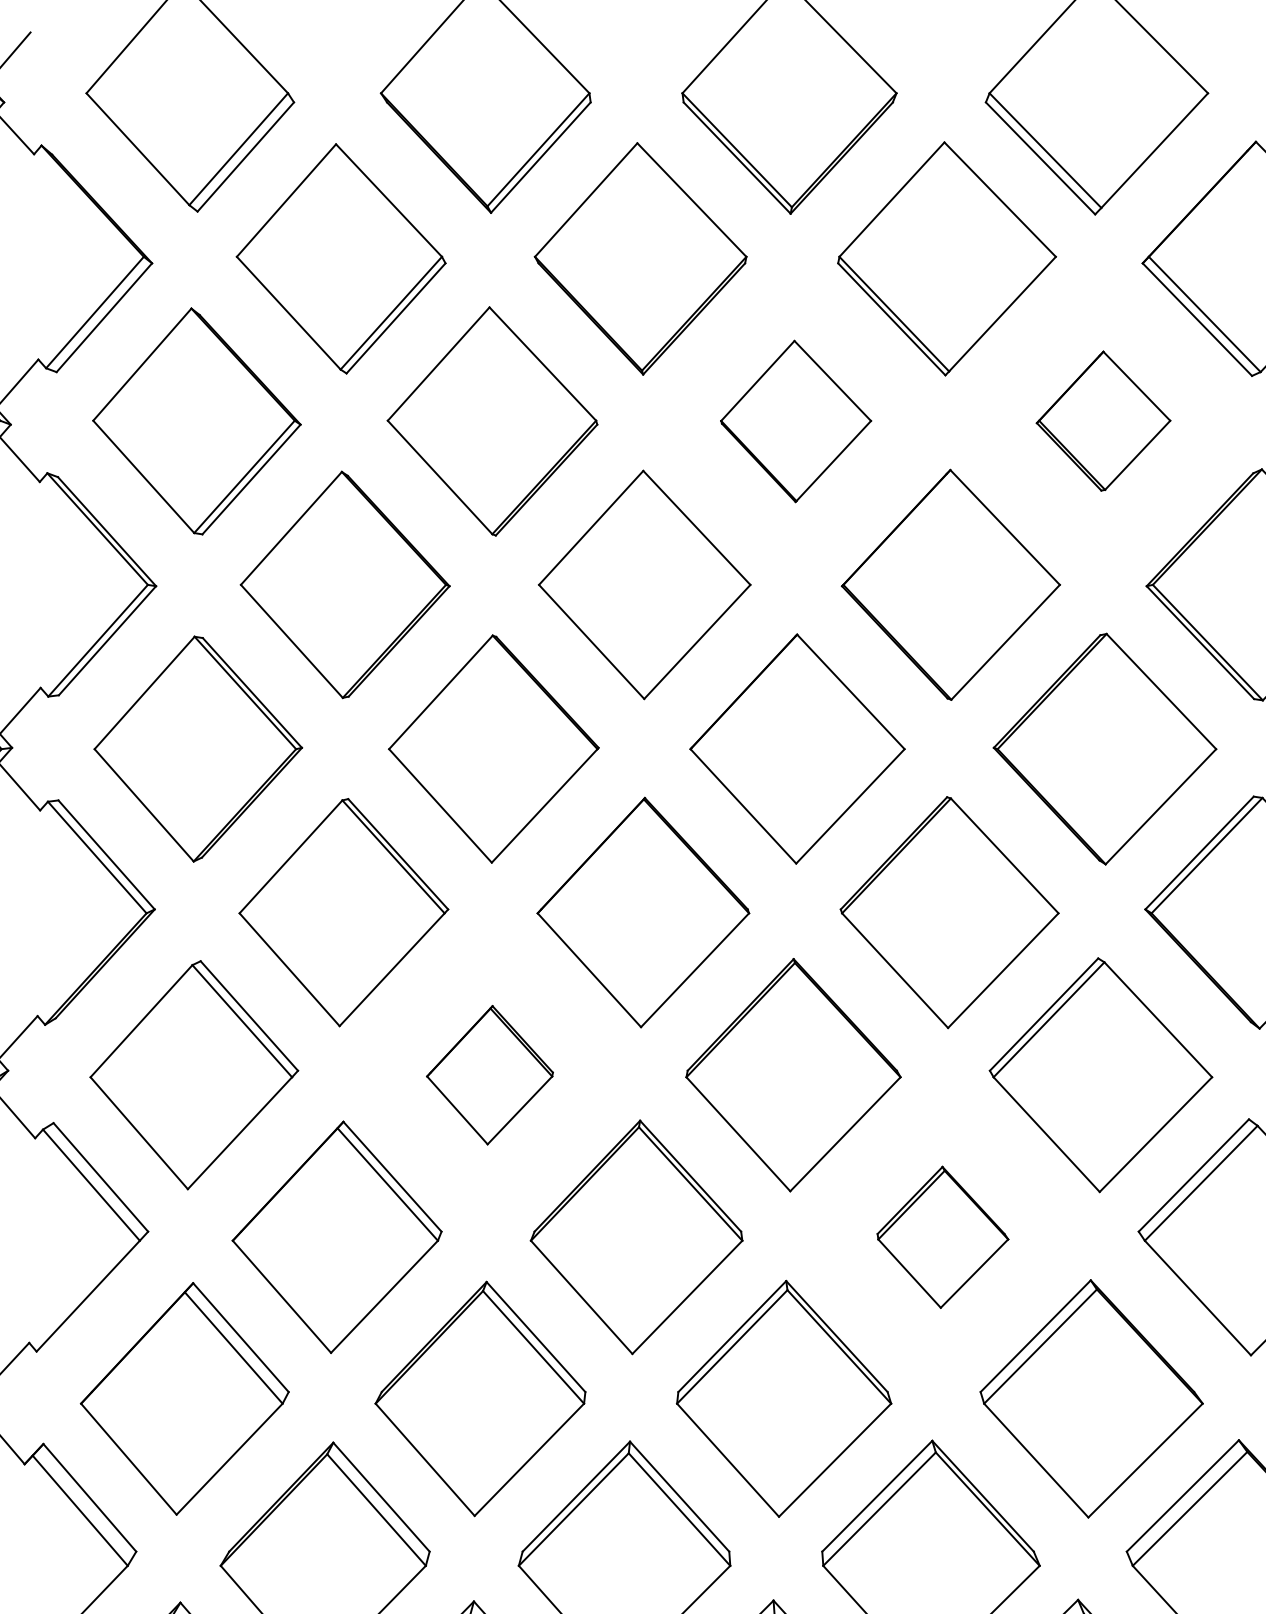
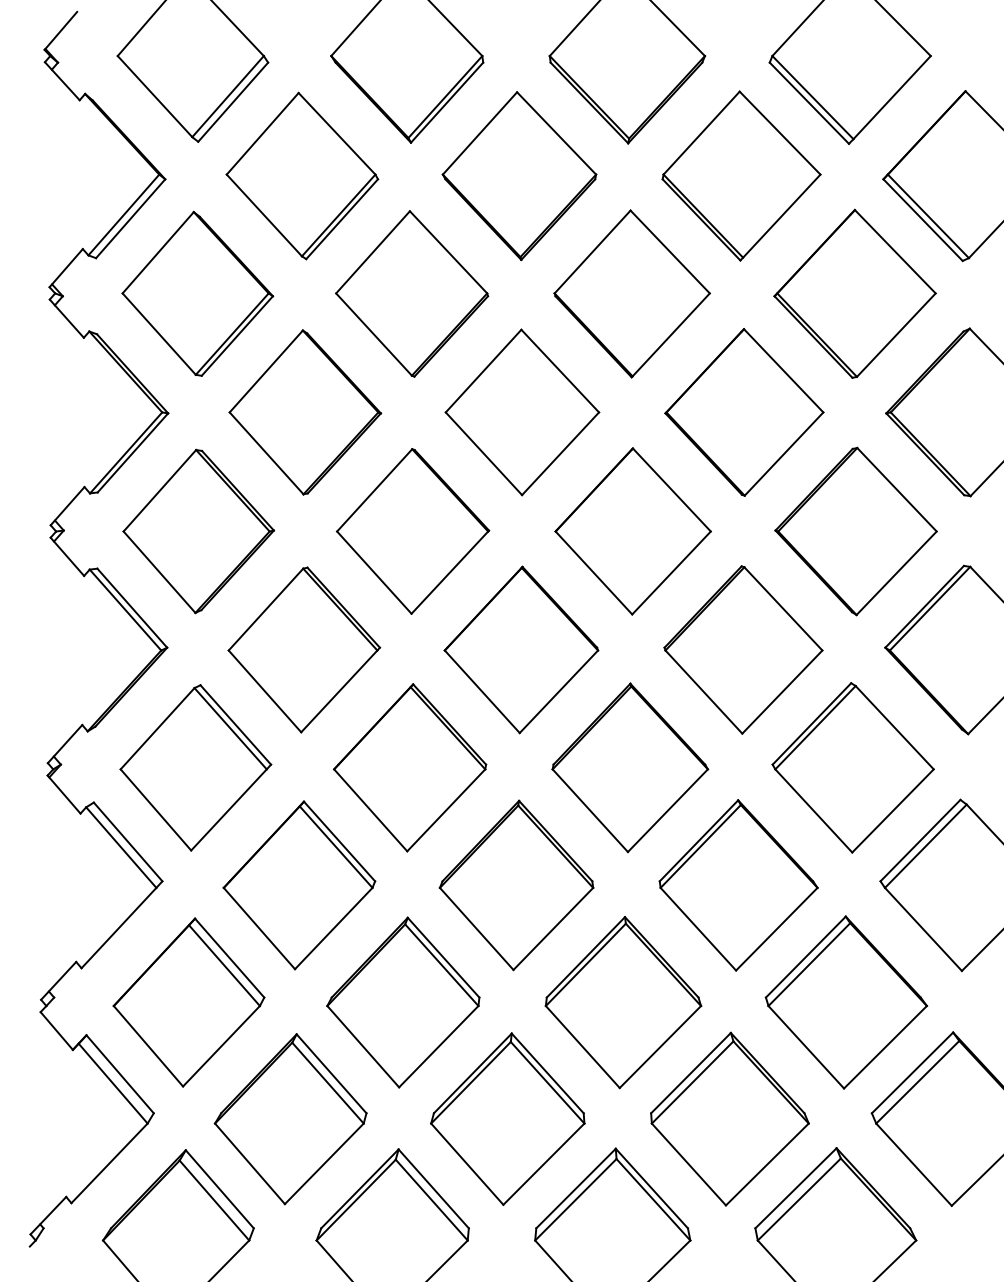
part: (795, 420) -> (631, 293), size x1.43
part: (1102, 420) -> (854, 293), size x1.67
part: (490, 1074) -> (410, 767), size x1.67
part: (942, 1237) -> (738, 885), size x1.67

